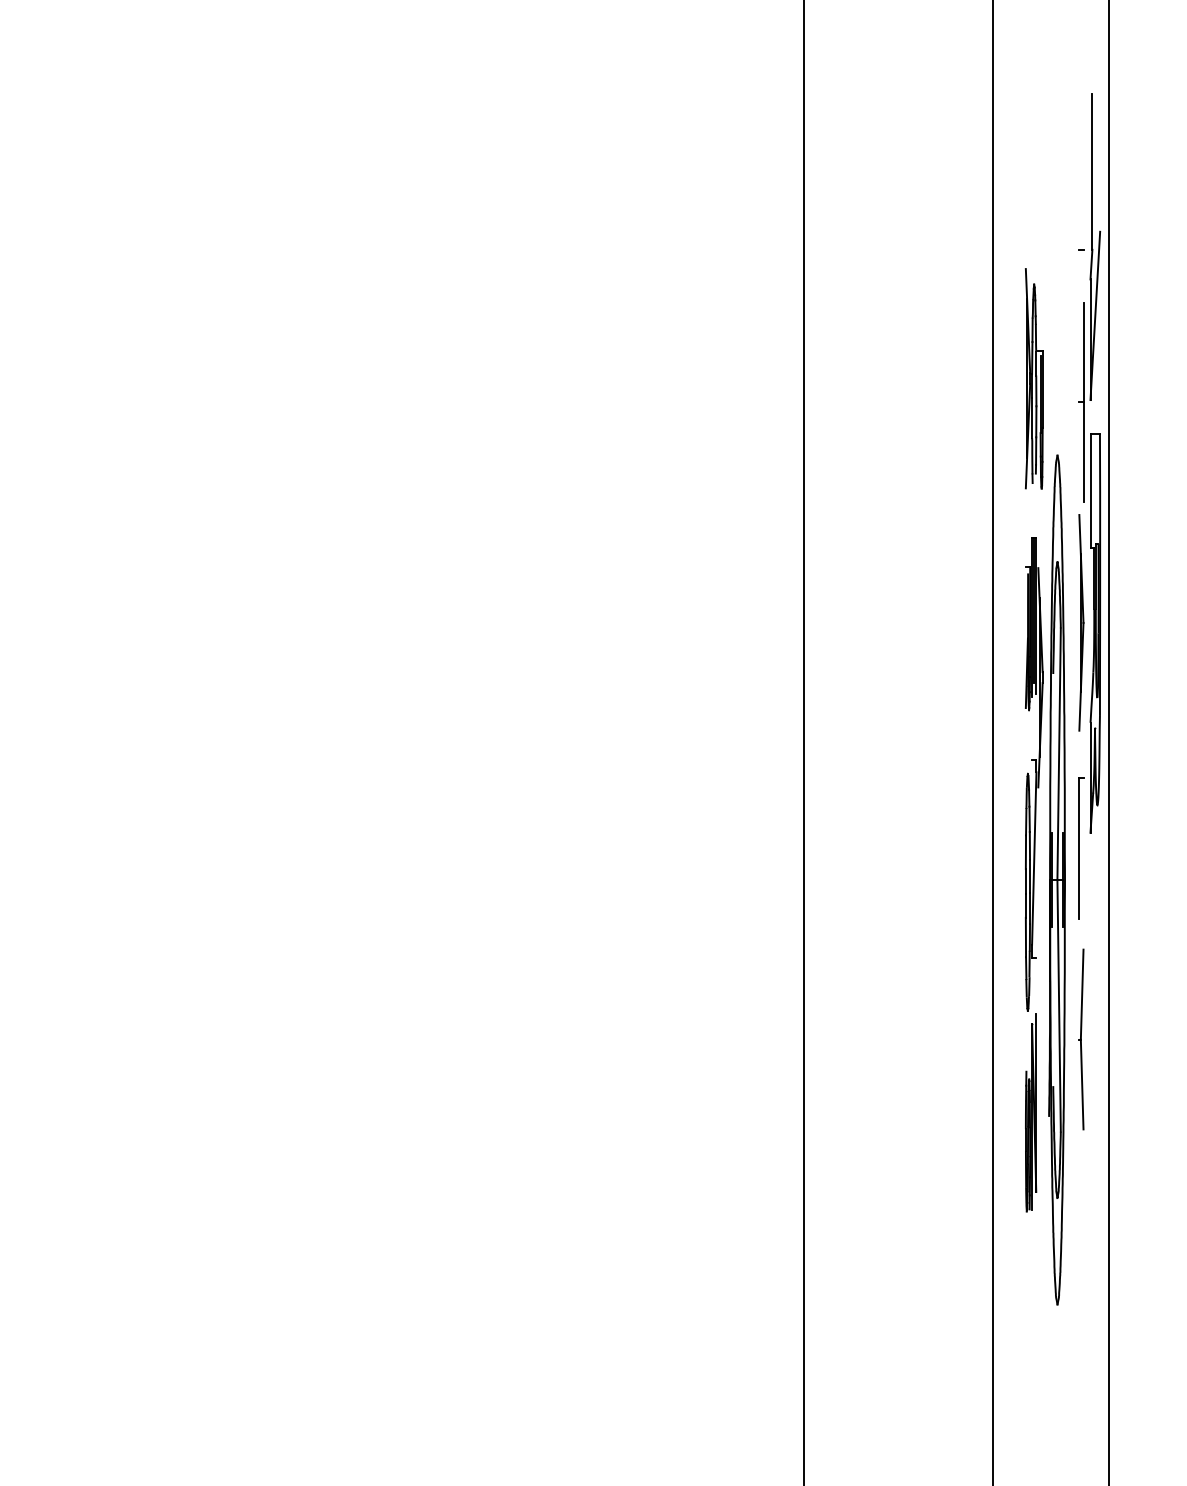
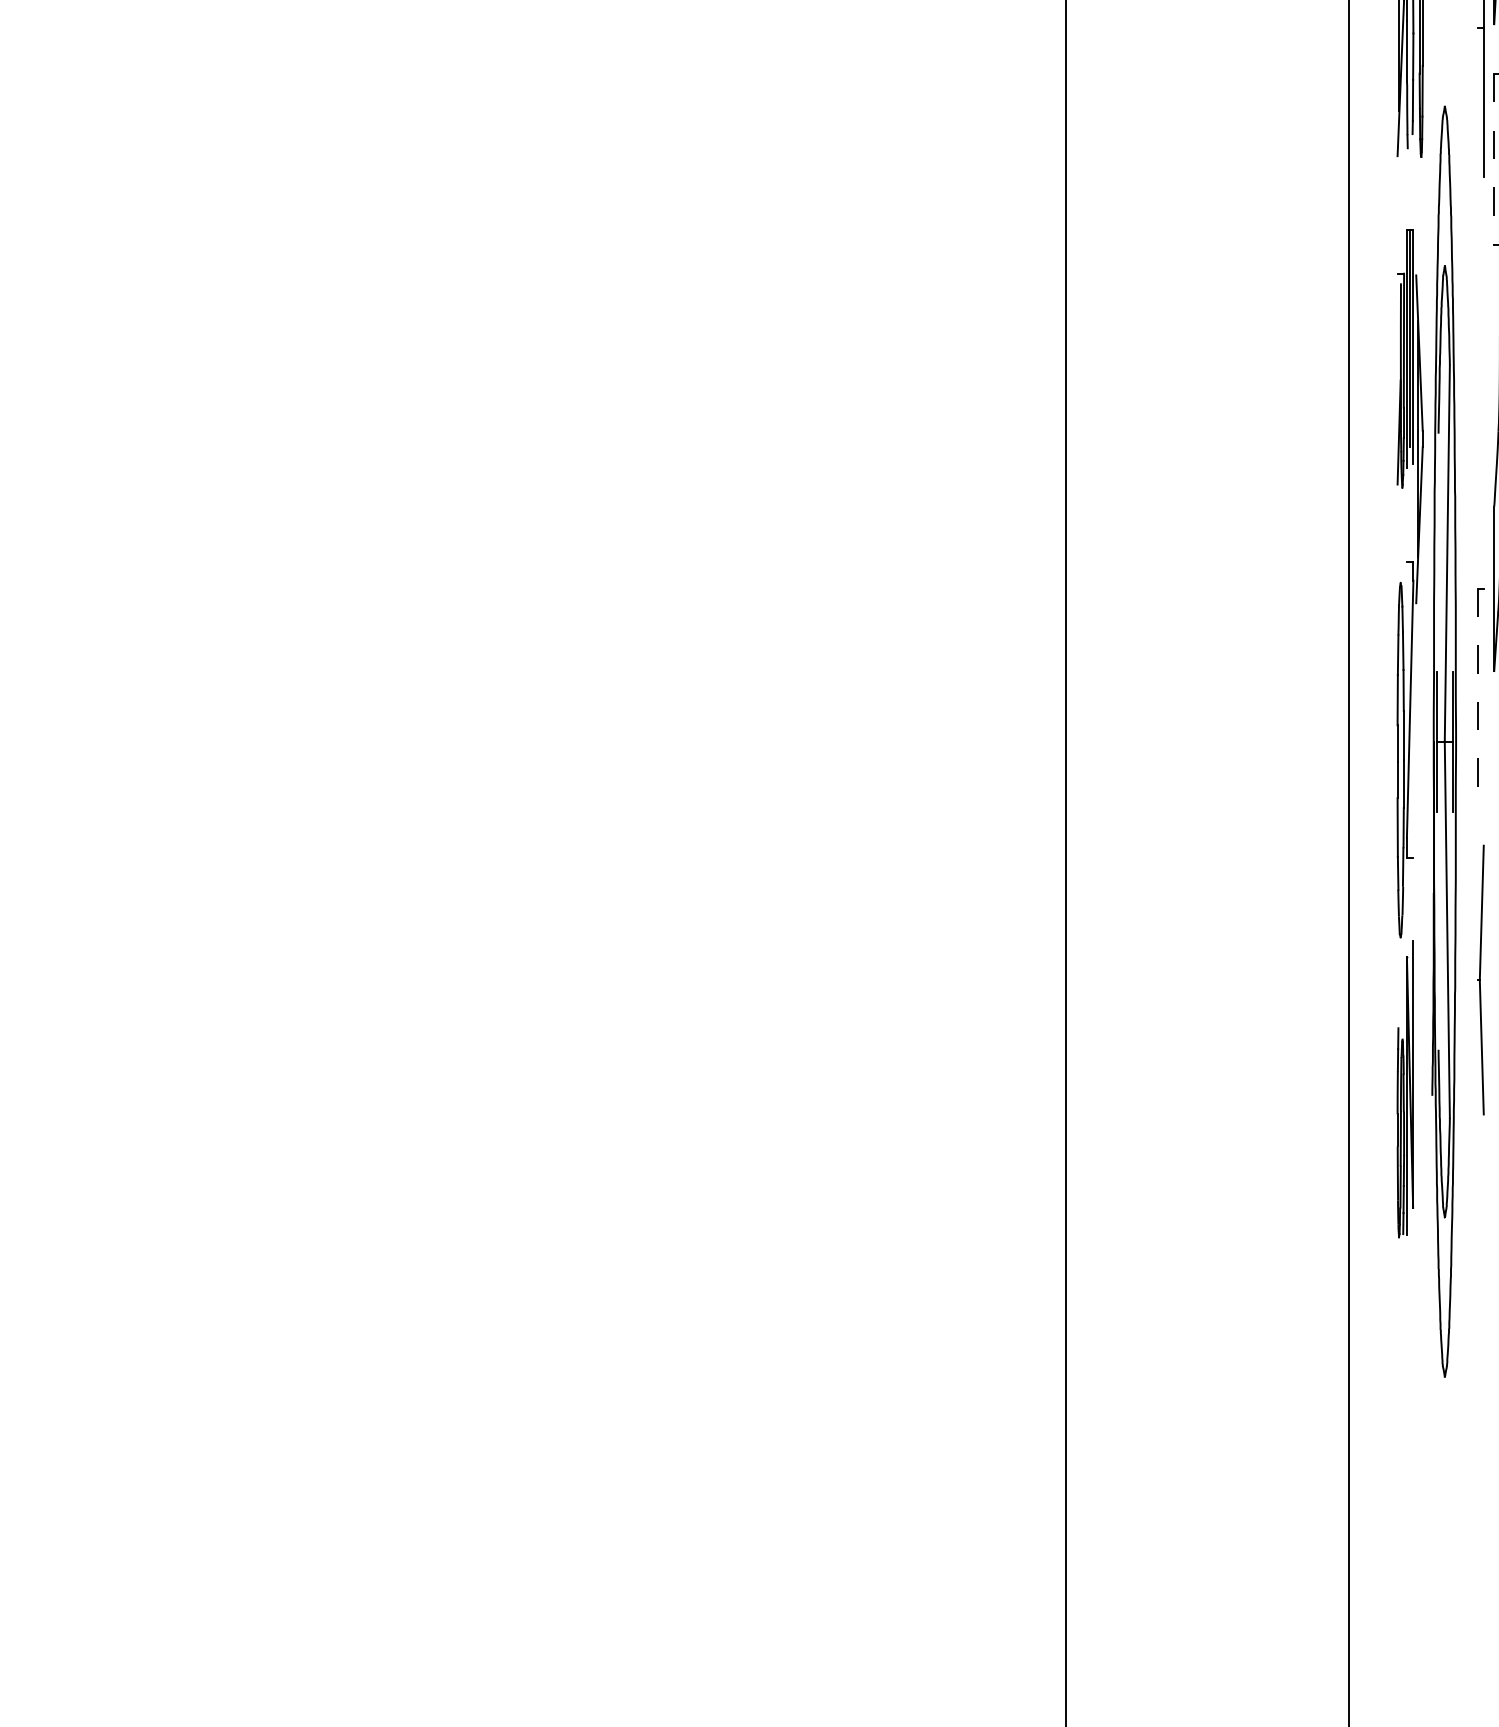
line: (1090, 490) -> (1494, 159), solid -> dashed
part: (1081, 622) -> (1480, 356), removed
line: (1079, 848) -> (1477, 694), solid -> dashed

